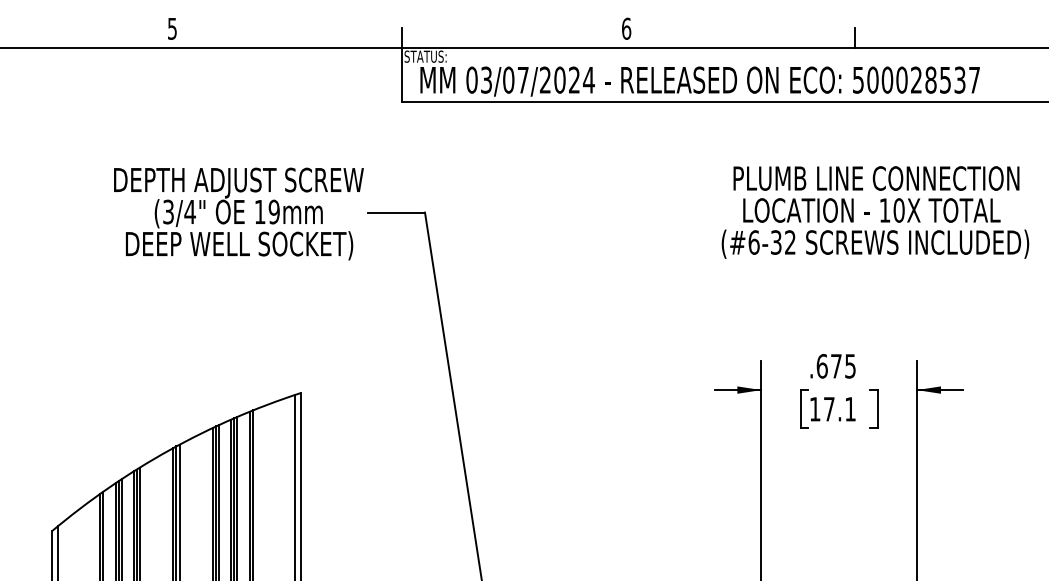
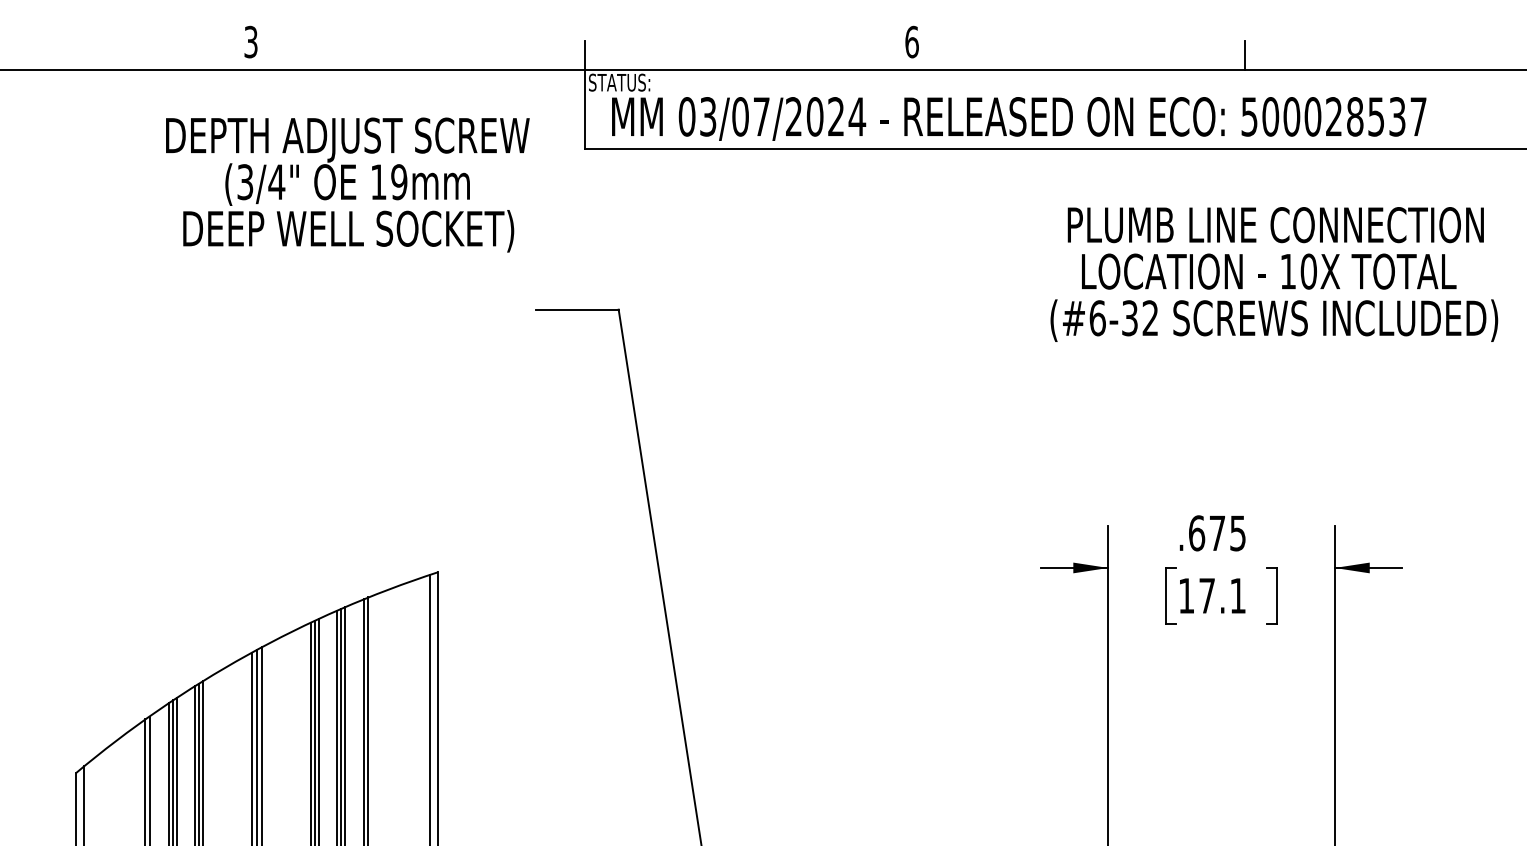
text: (172, 28) -> (251, 41), 5 -> 3
text: (875, 212) -> (1274, 274), moved
text: (238, 213) -> (347, 184), moved

